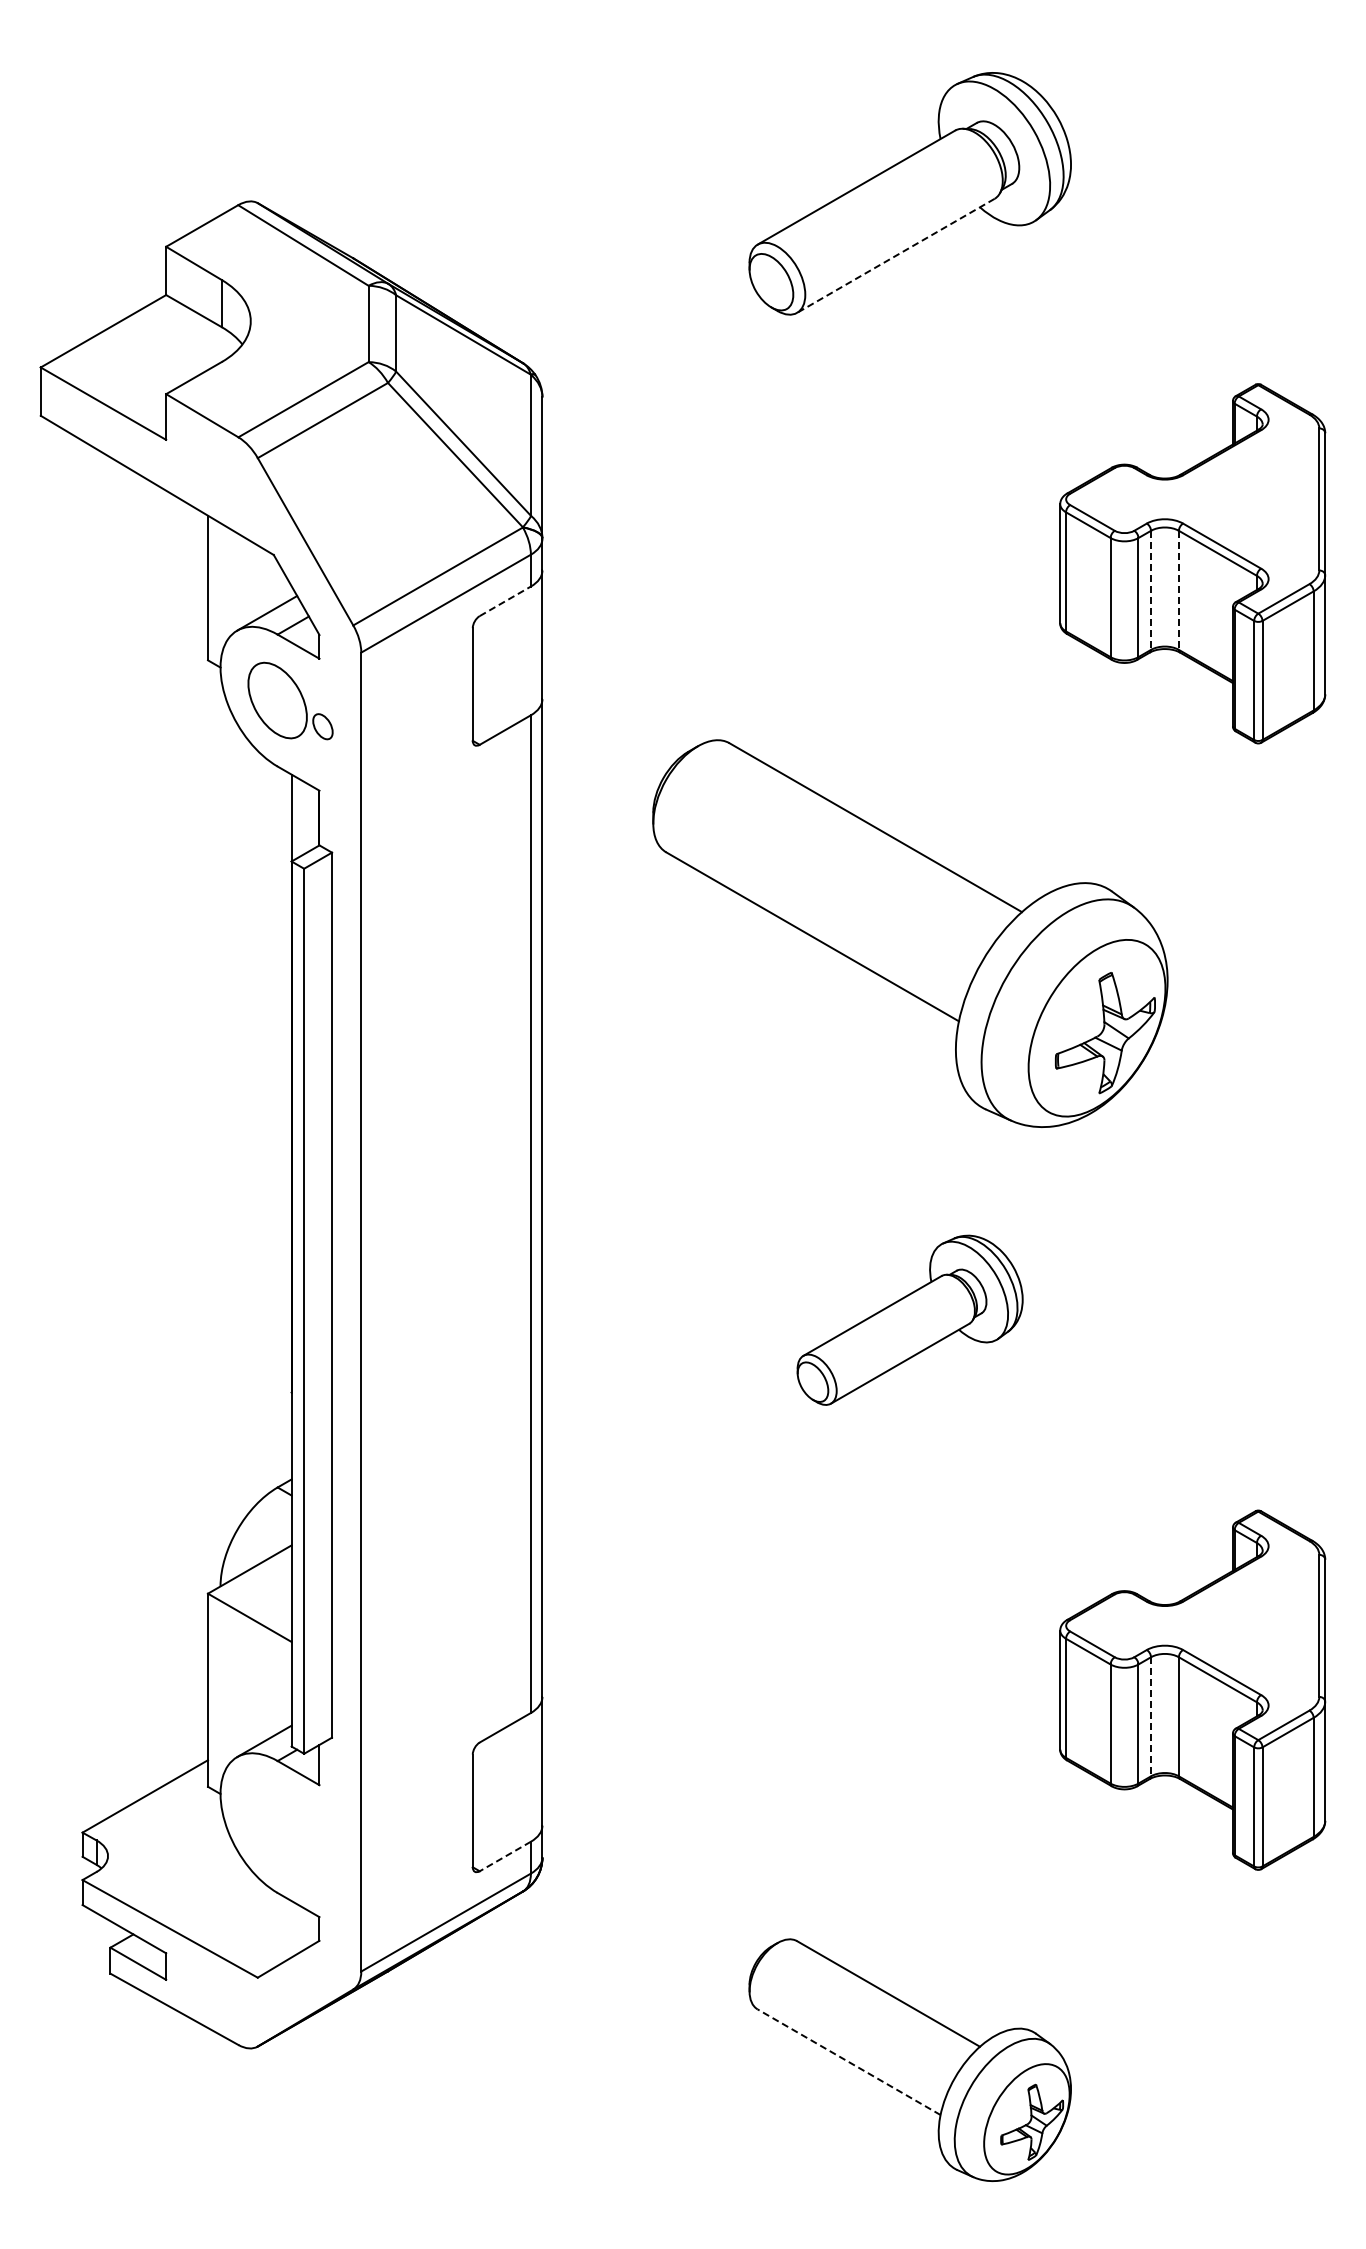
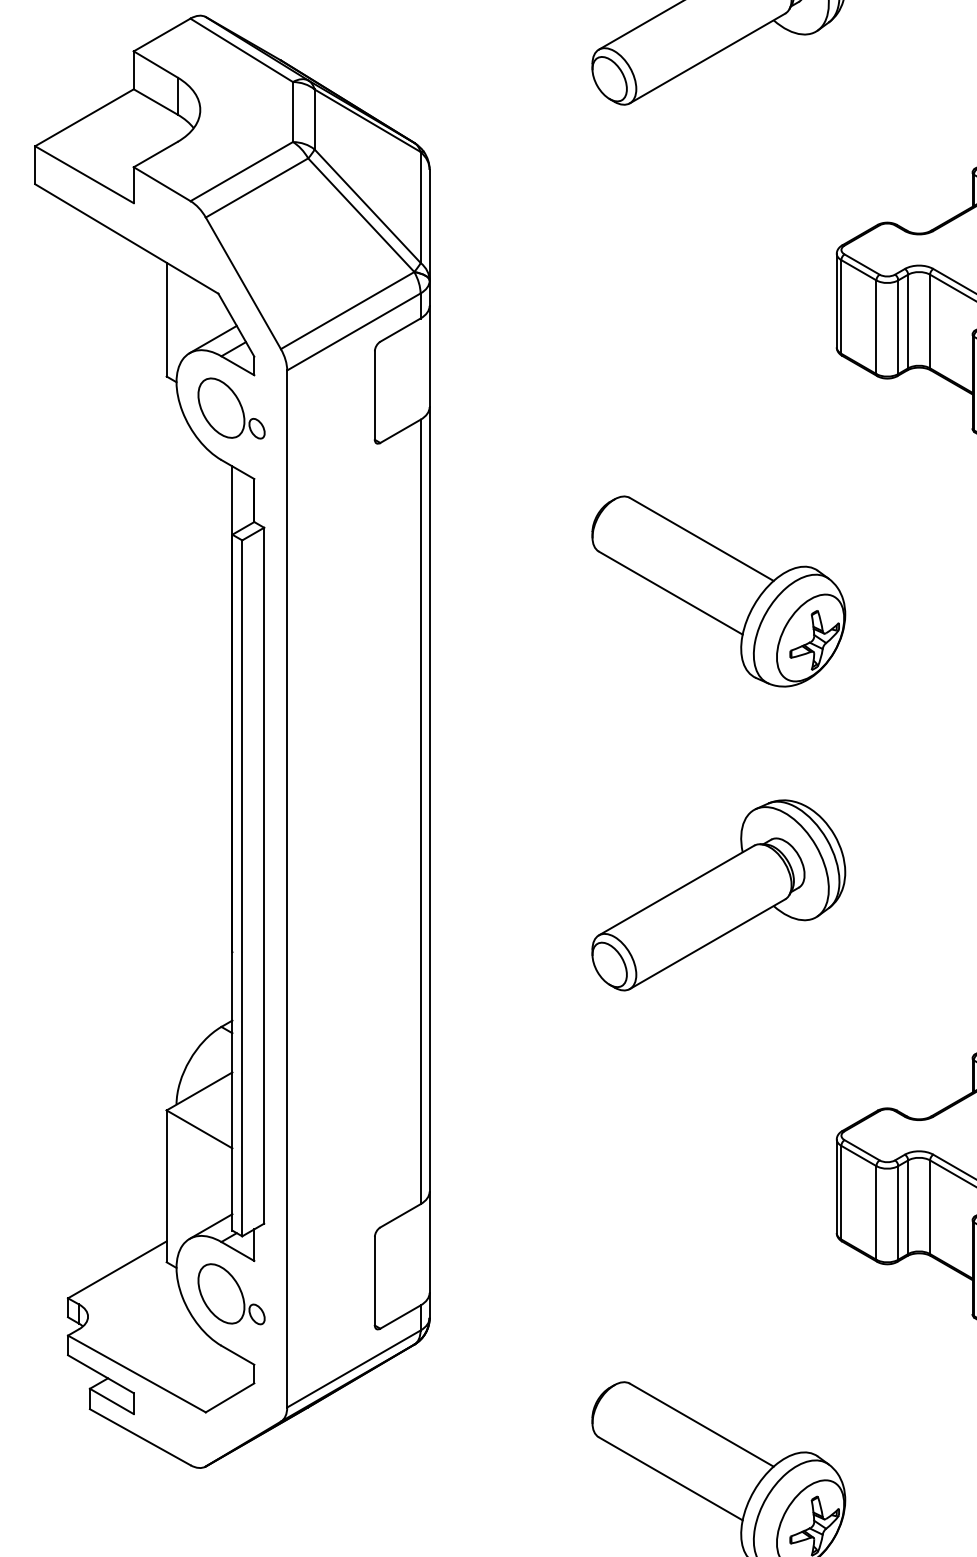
line: (895, 256) -> (707, 58), dashed -> solid
line: (1151, 590) -> (908, 321), dashed -> solid
line: (1178, 590) -> (929, 321), dashed -> solid
line: (505, 601) -> (400, 330), dashed -> solid
part: (909, 933) -> (718, 591), size x0.62
part: (909, 1320) -> (718, 895), size x1.43
line: (1151, 1716) -> (908, 1206), dashed -> solid
part: (290, 1827) -> (231, 1294), added
line: (505, 1856) -> (400, 1317), dashed -> solid
line: (849, 2062) -> (671, 1479), dashed -> solid

